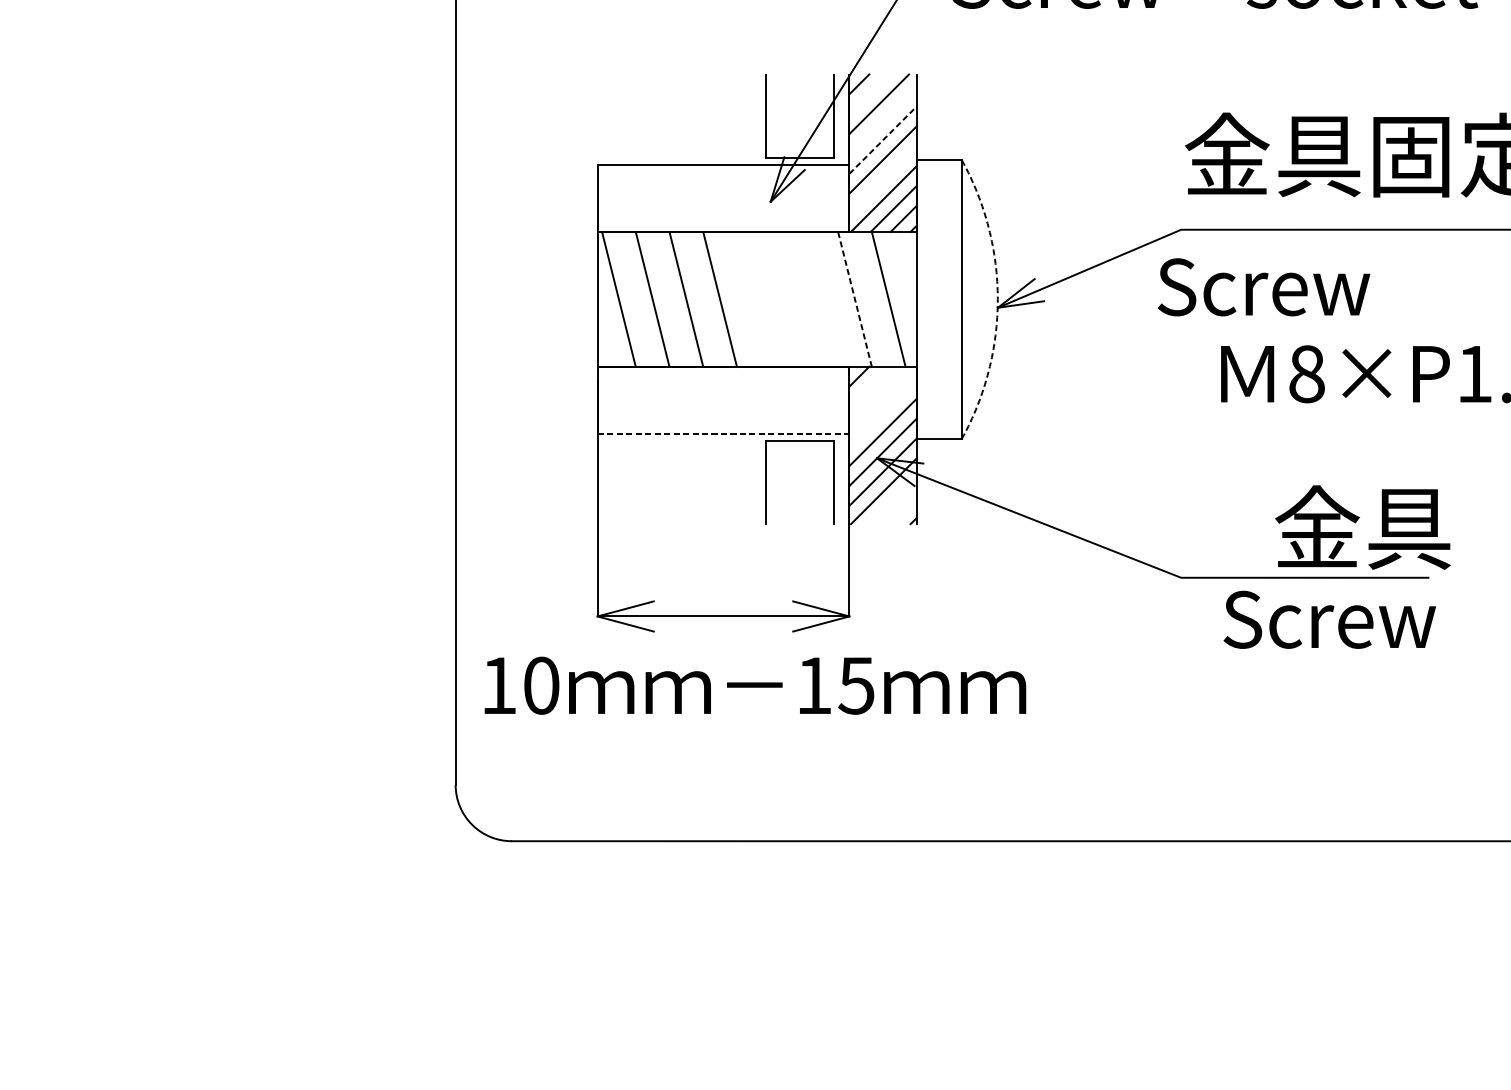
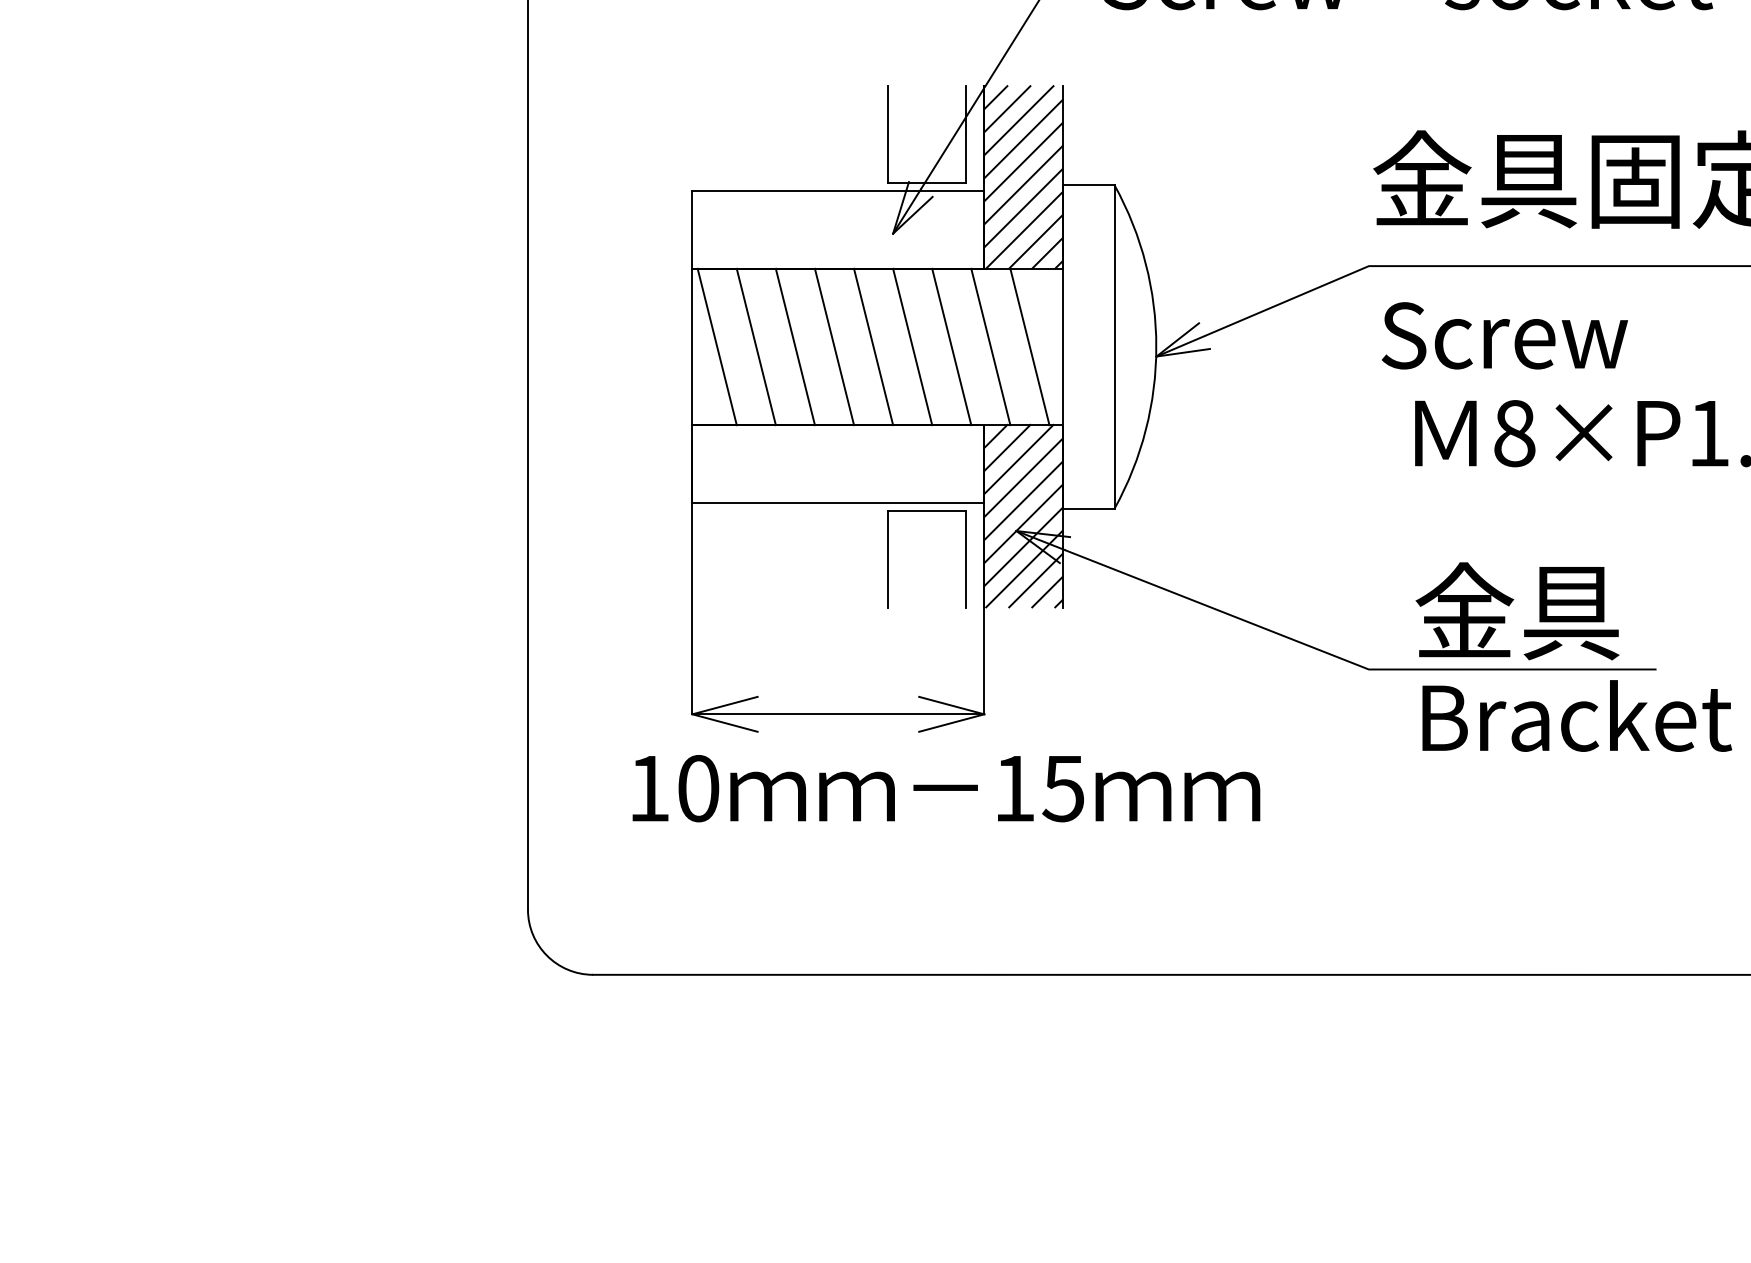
line: (869, 94) -> (1007, 109), added
line: (883, 120) -> (1023, 139), added
line: (883, 139) -> (1023, 161), dashed -> solid
line: (883, 180) -> (1023, 208), added
text: (1263, 287) -> (1504, 335), moved
line: (753, 299) -> (873, 346), added
line: (787, 299) -> (912, 346), added
line: (821, 299) -> (951, 346), added
line: (854, 299) -> (990, 347), dashed -> solid
arc: (997, 299) -> (1156, 347), dashed -> solid
line: (869, 386) -> (1007, 447), added
line: (878, 396) -> (1018, 459), added
line: (883, 412) -> (1023, 477), added
line: (723, 434) -> (838, 503), dashed -> solid
line: (893, 500) -> (1035, 580), added
line: (903, 511) -> (1047, 592), added
text: (1362, 527) -> (1517, 611), moved
text: (1359, 617) -> (1575, 715), Screw -> Bracket
text: (755, 685) -> (946, 788), moved

